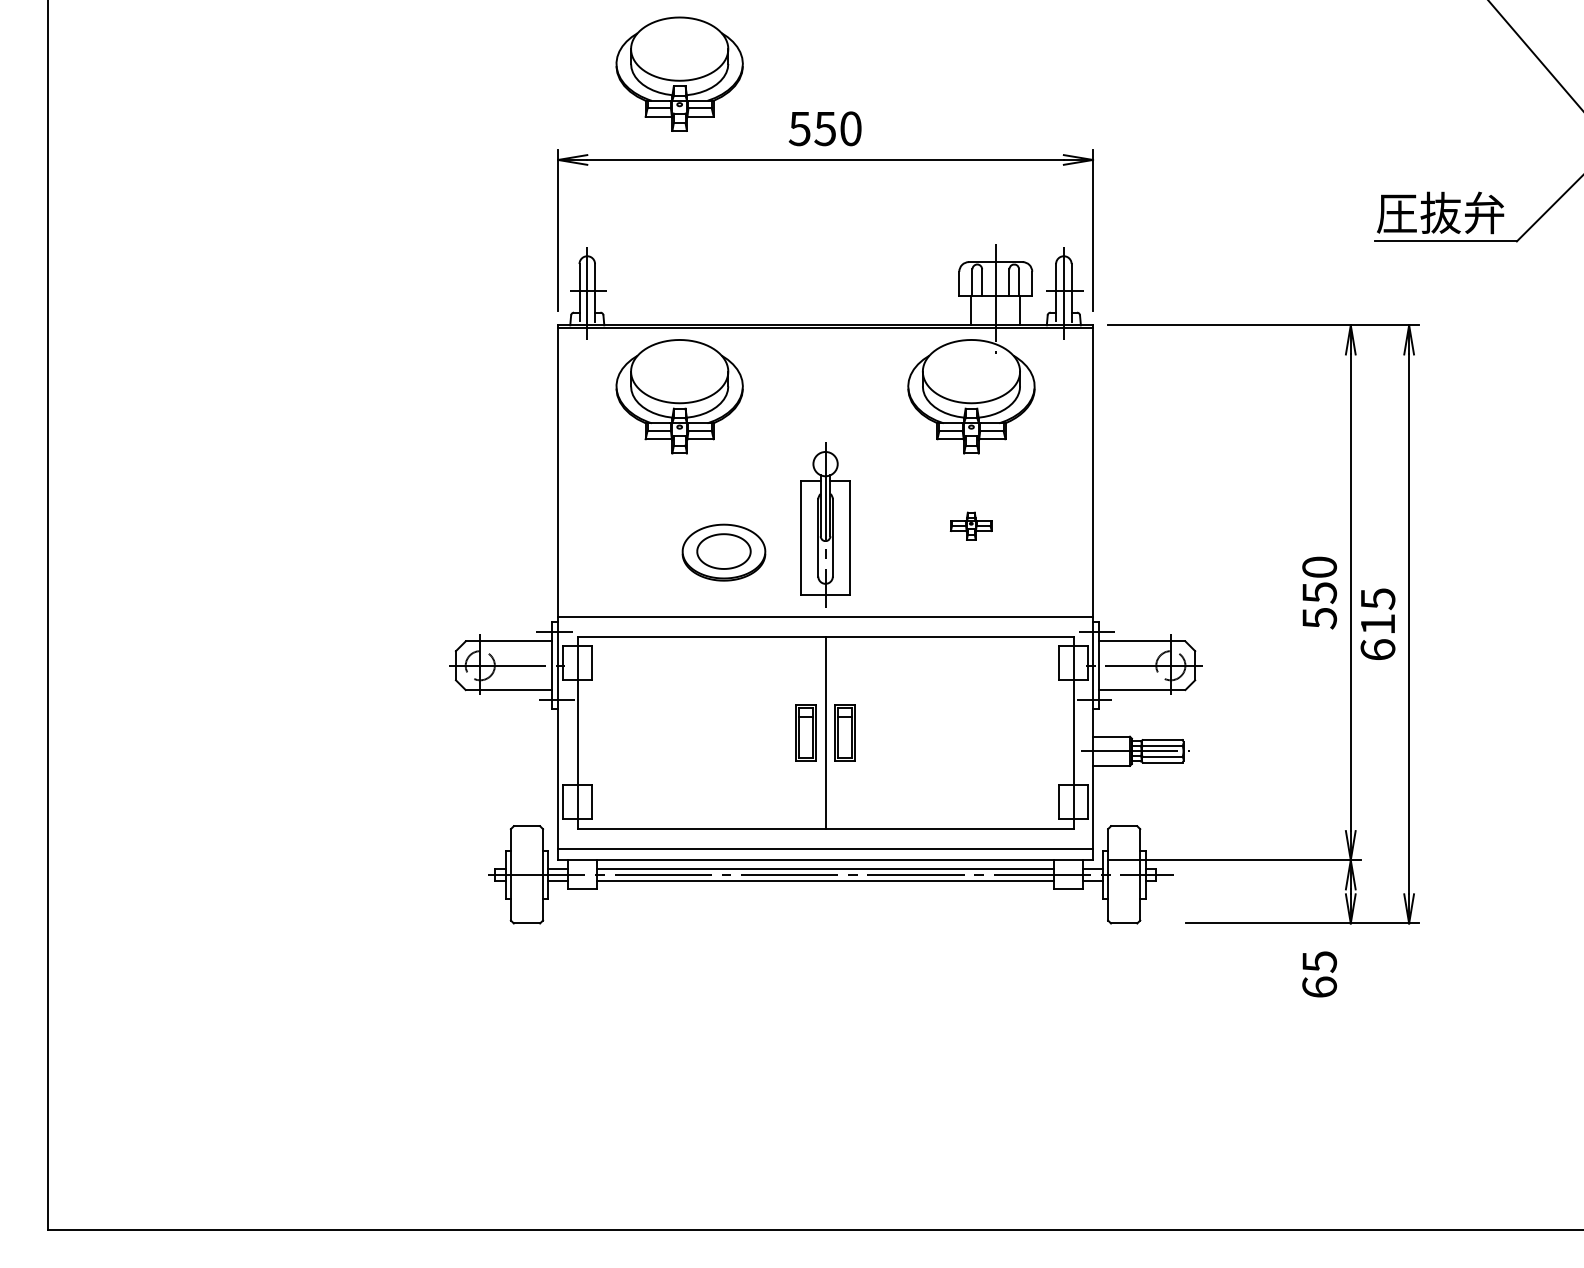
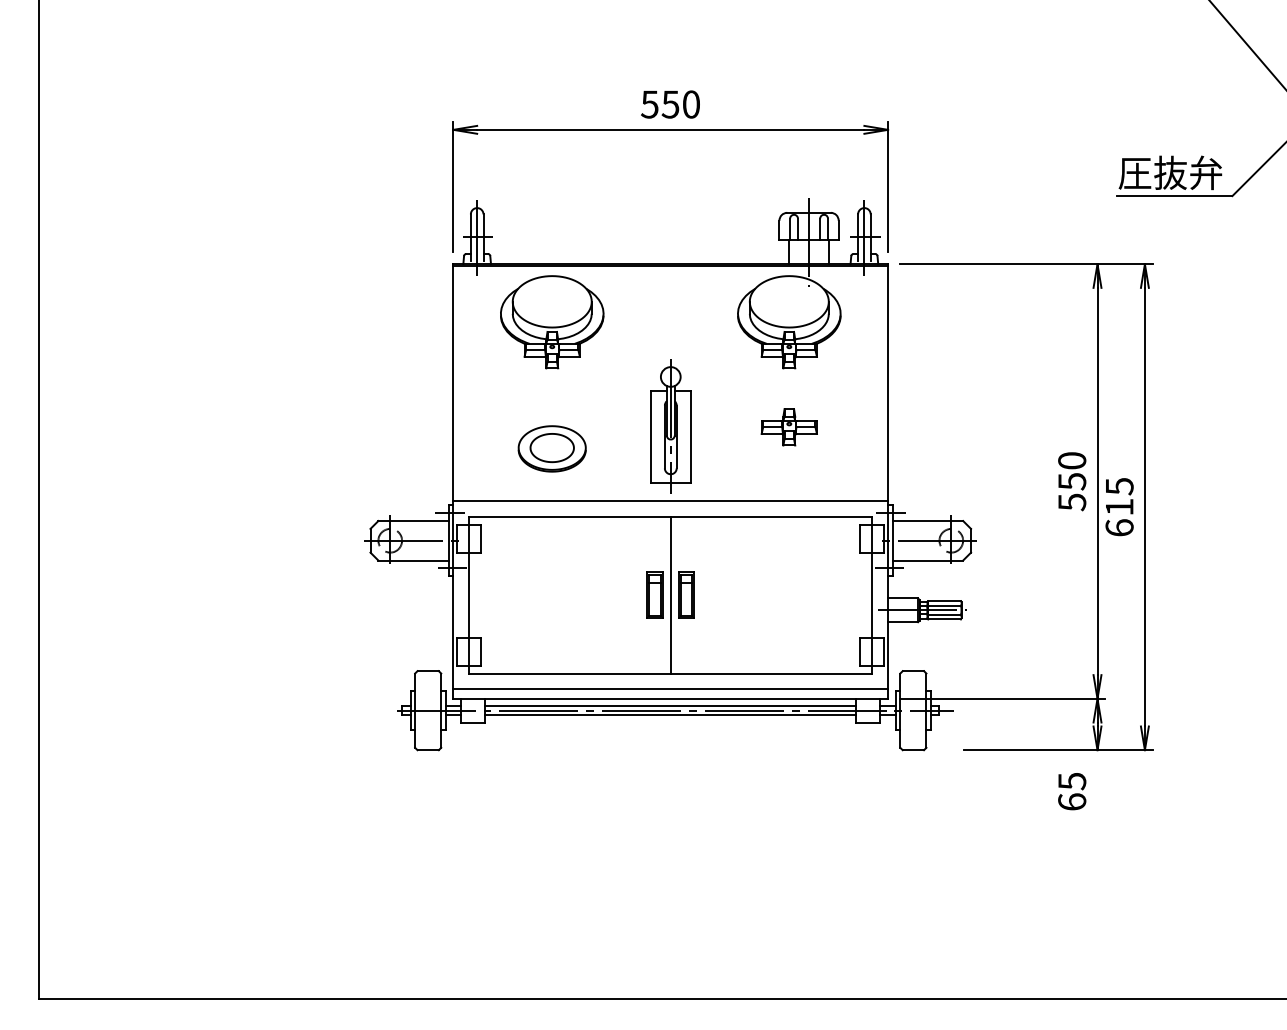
part: (679, 74) -> (552, 60), removed
part: (970, 526) -> (788, 427), size x1.67
part: (723, 552) -> (551, 448), moved

